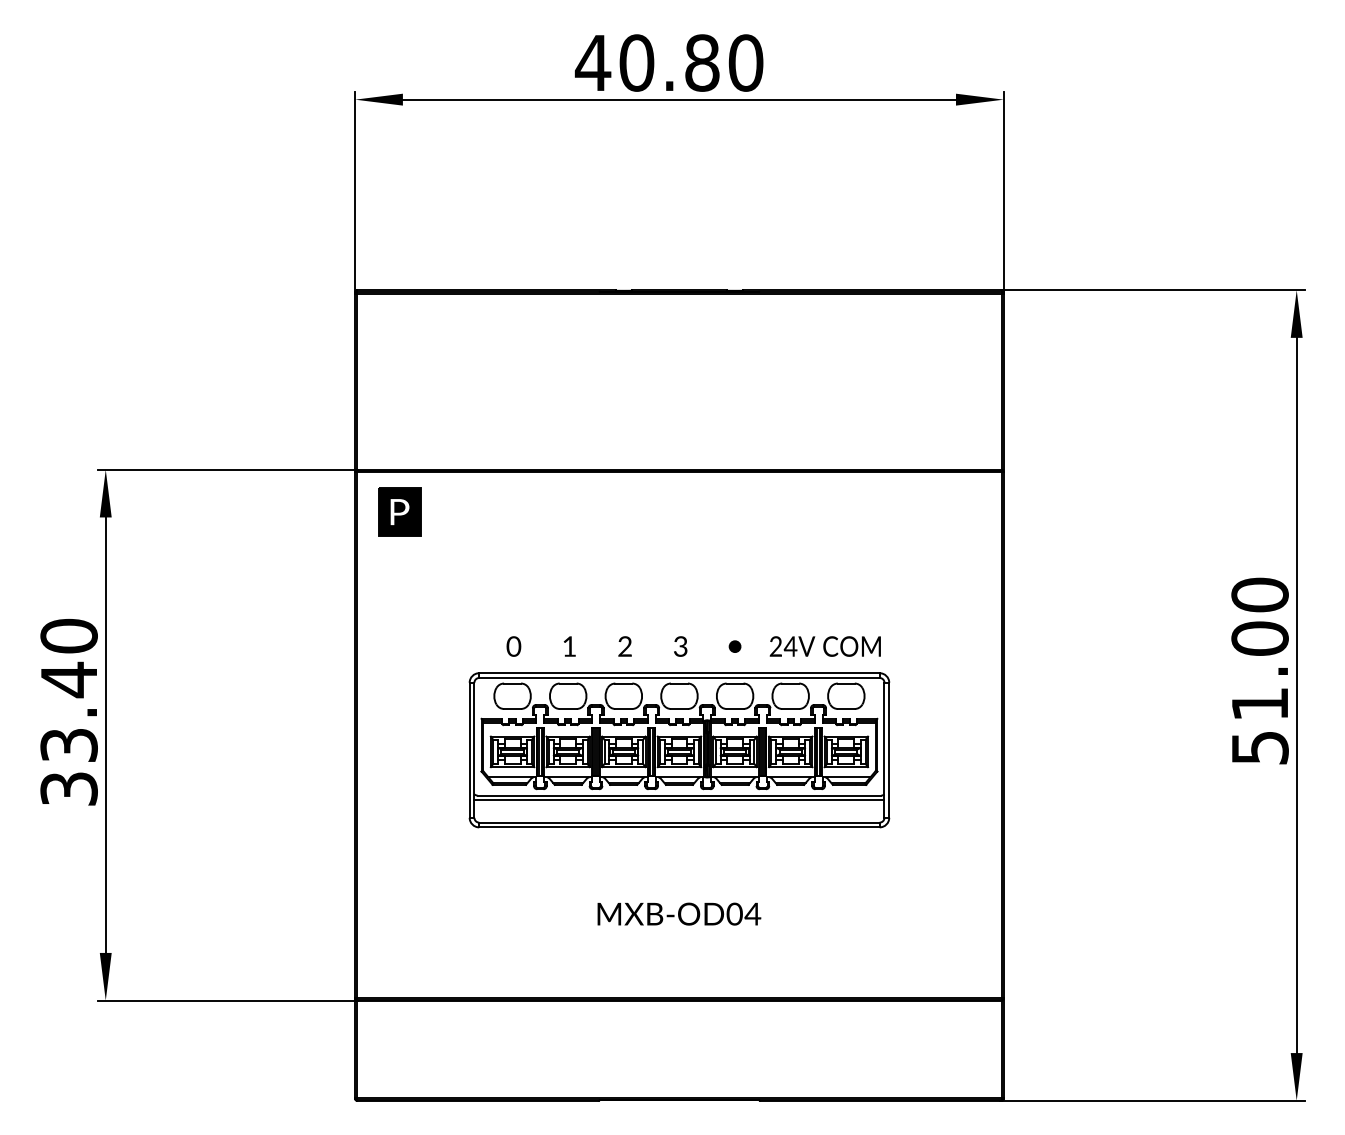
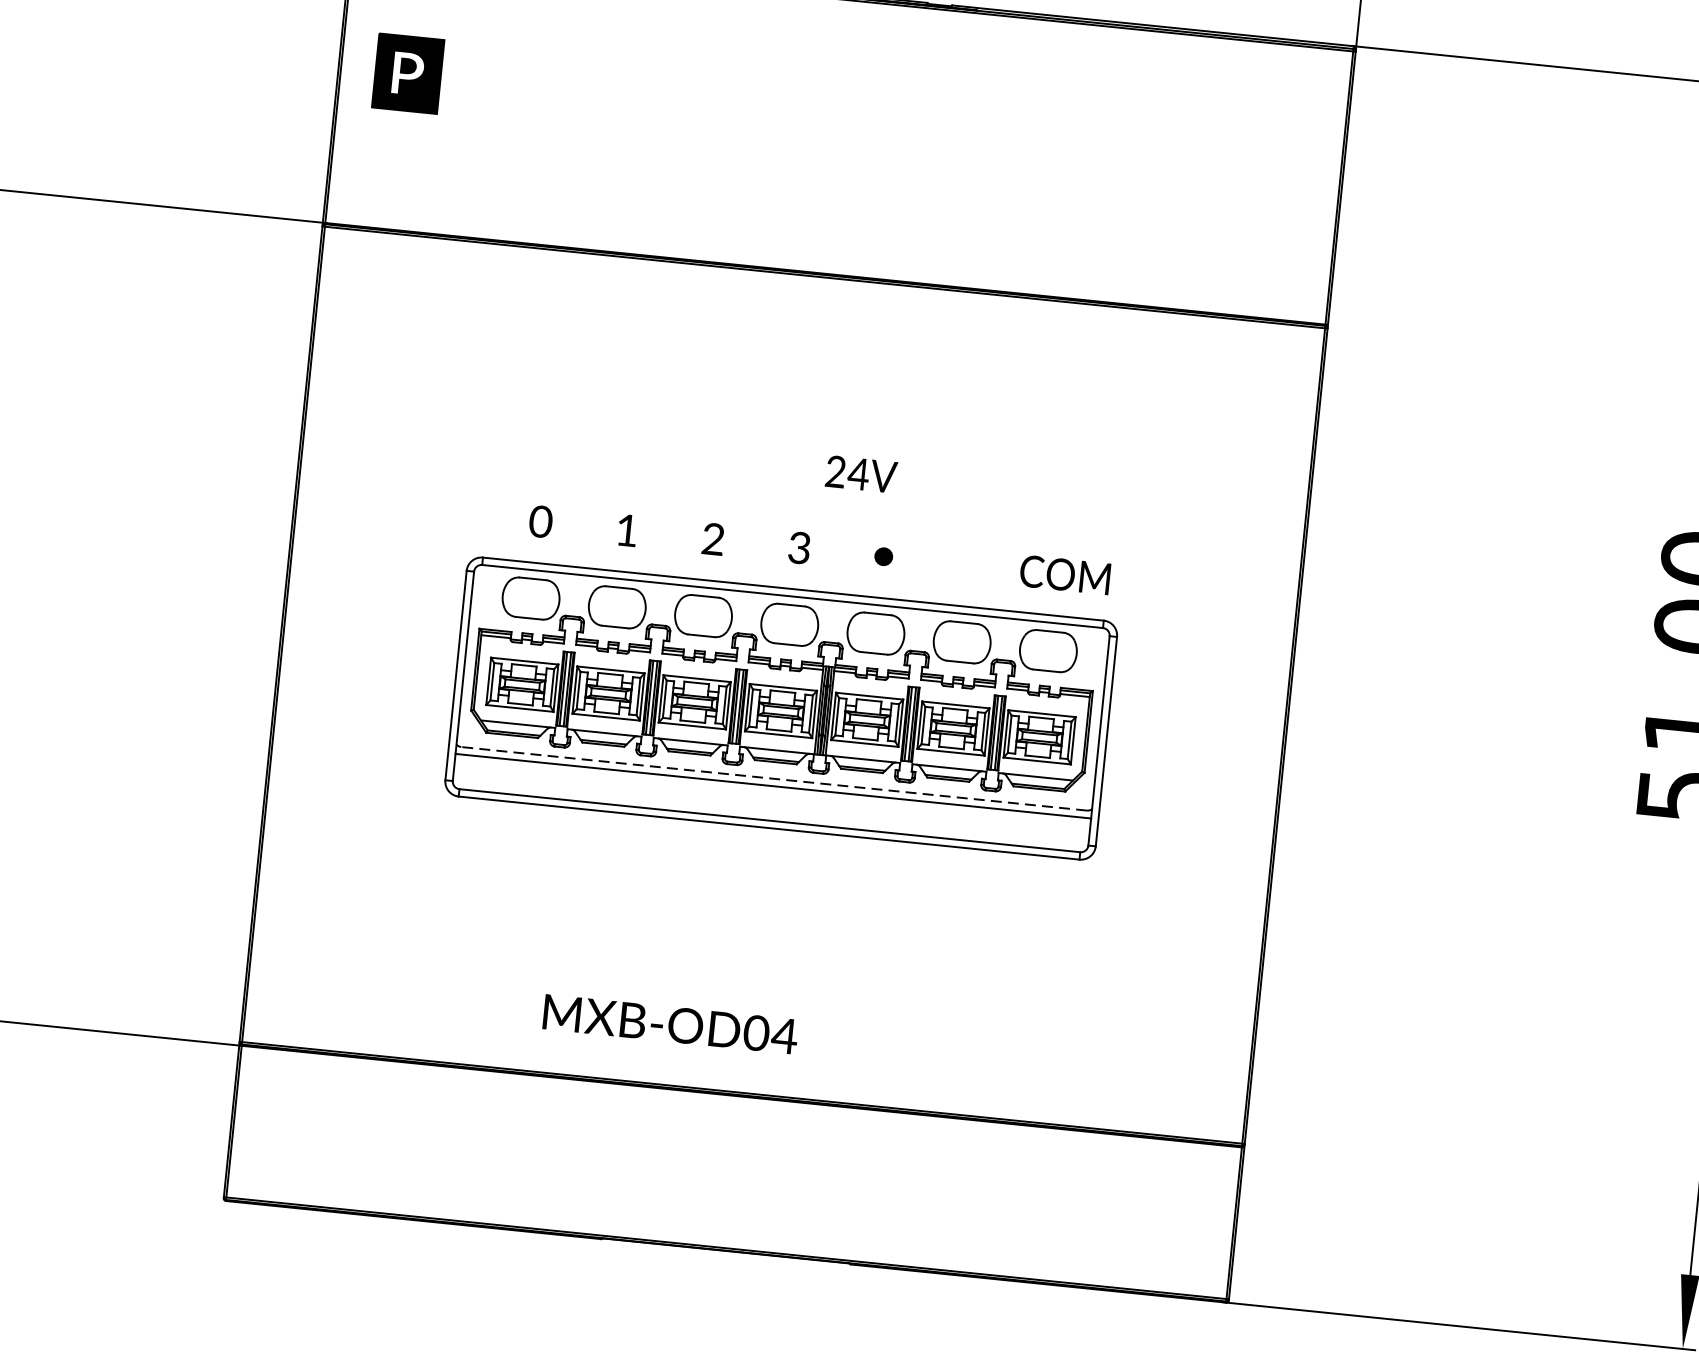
part: (399, 511) -> (407, 72), moved
text: (792, 646) -> (861, 474), moved
line: (679, 795) -> (774, 778), solid -> dashed
text: (679, 913) -> (671, 1023), moved

